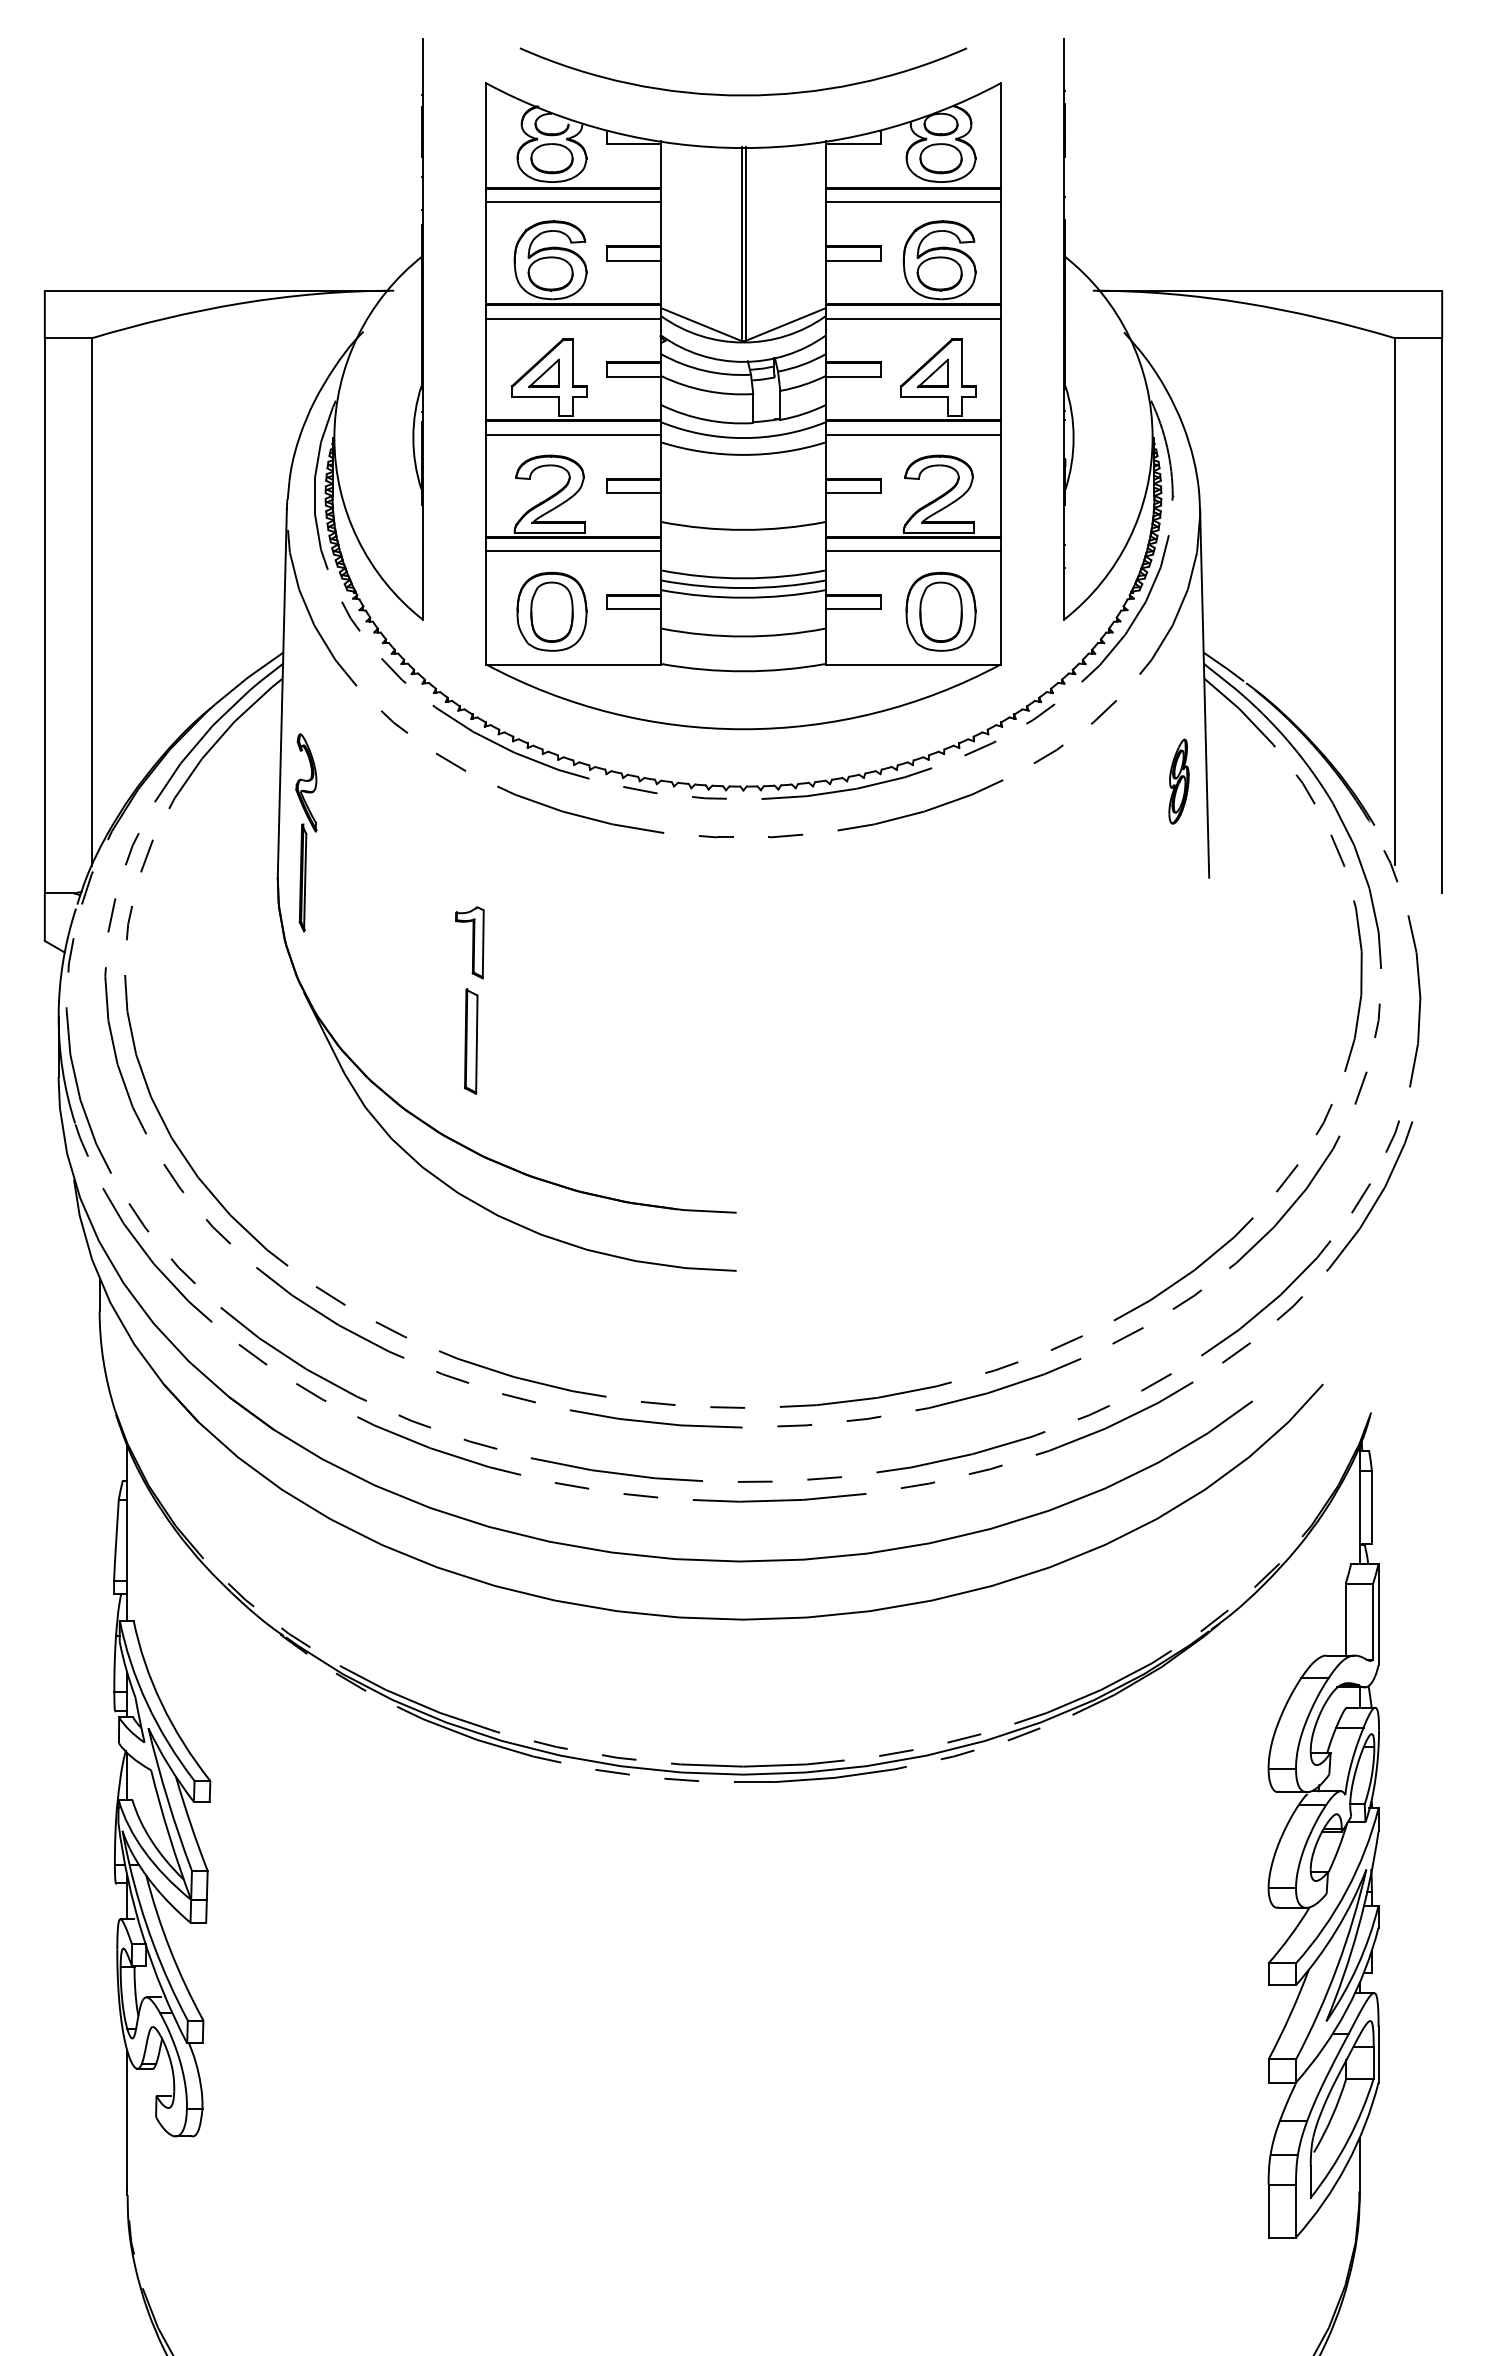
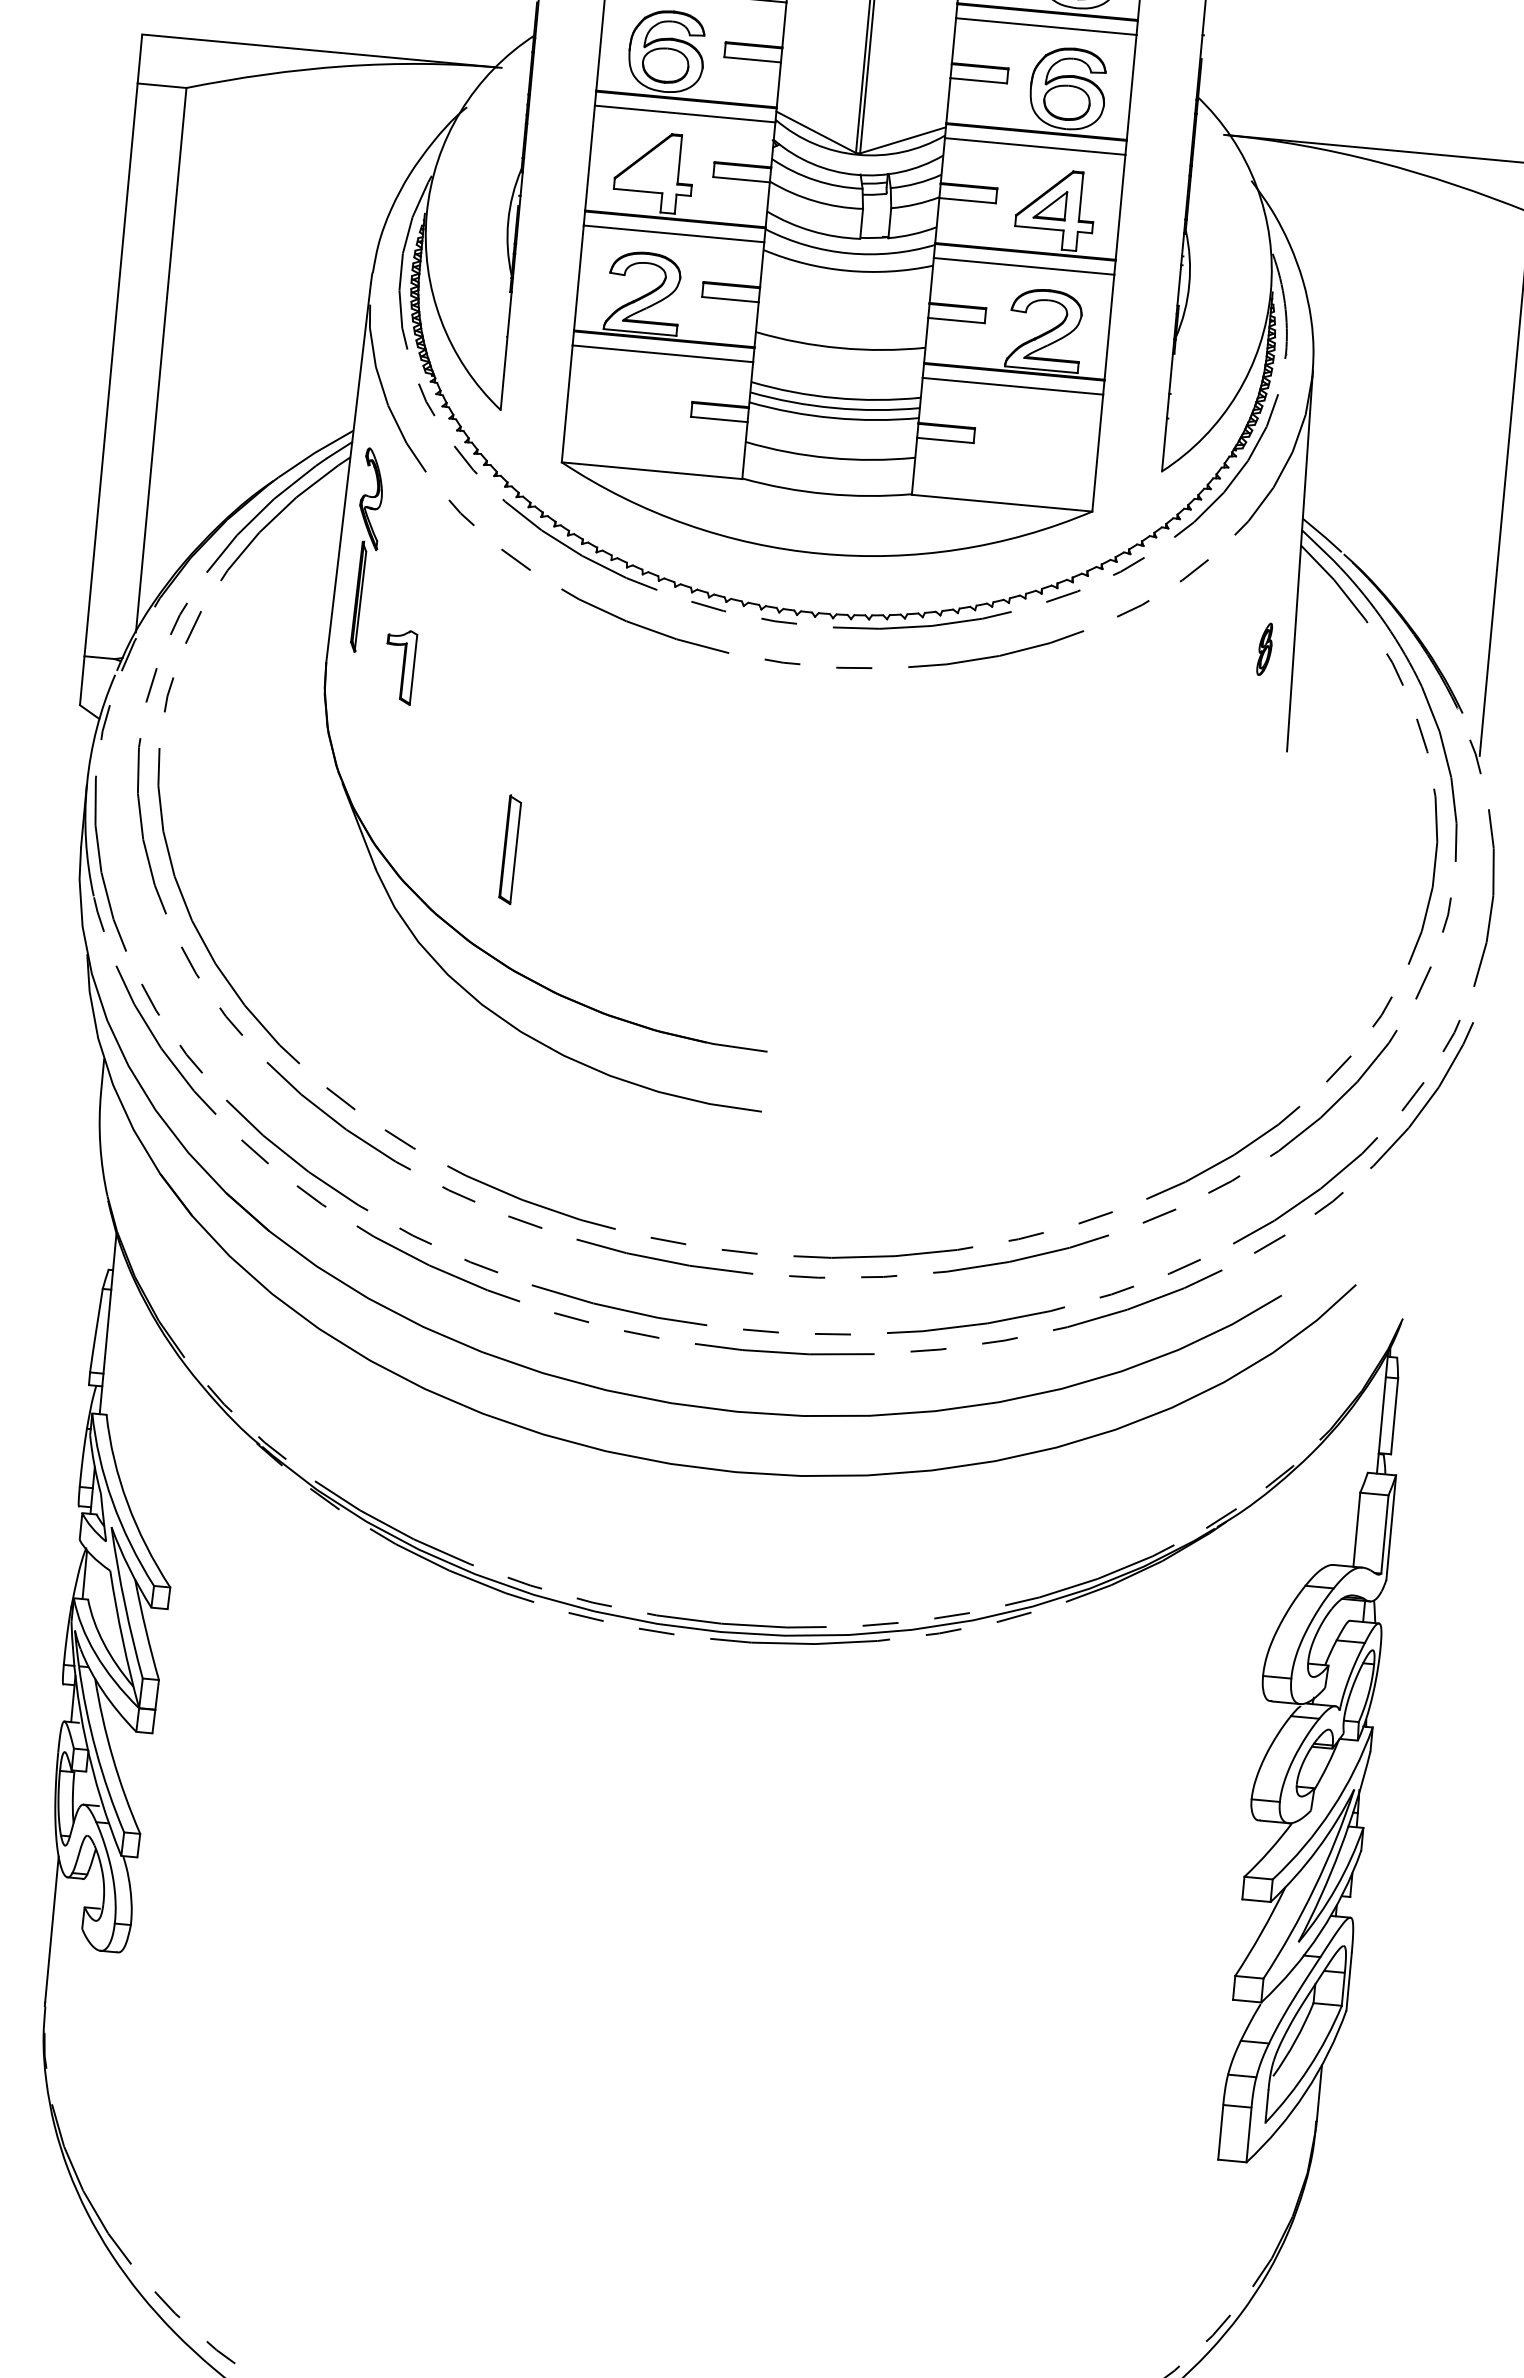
part: (543, 373) -> (648, 167), removed
part: (551, 611) -> (634, 413), removed
part: (940, 611) -> (1035, 451), removed
part: (1178, 781) -> (1264, 649), size x0.6
part: (306, 832) -> (366, 550), moved
part: (469, 942) -> (399, 666), moved

